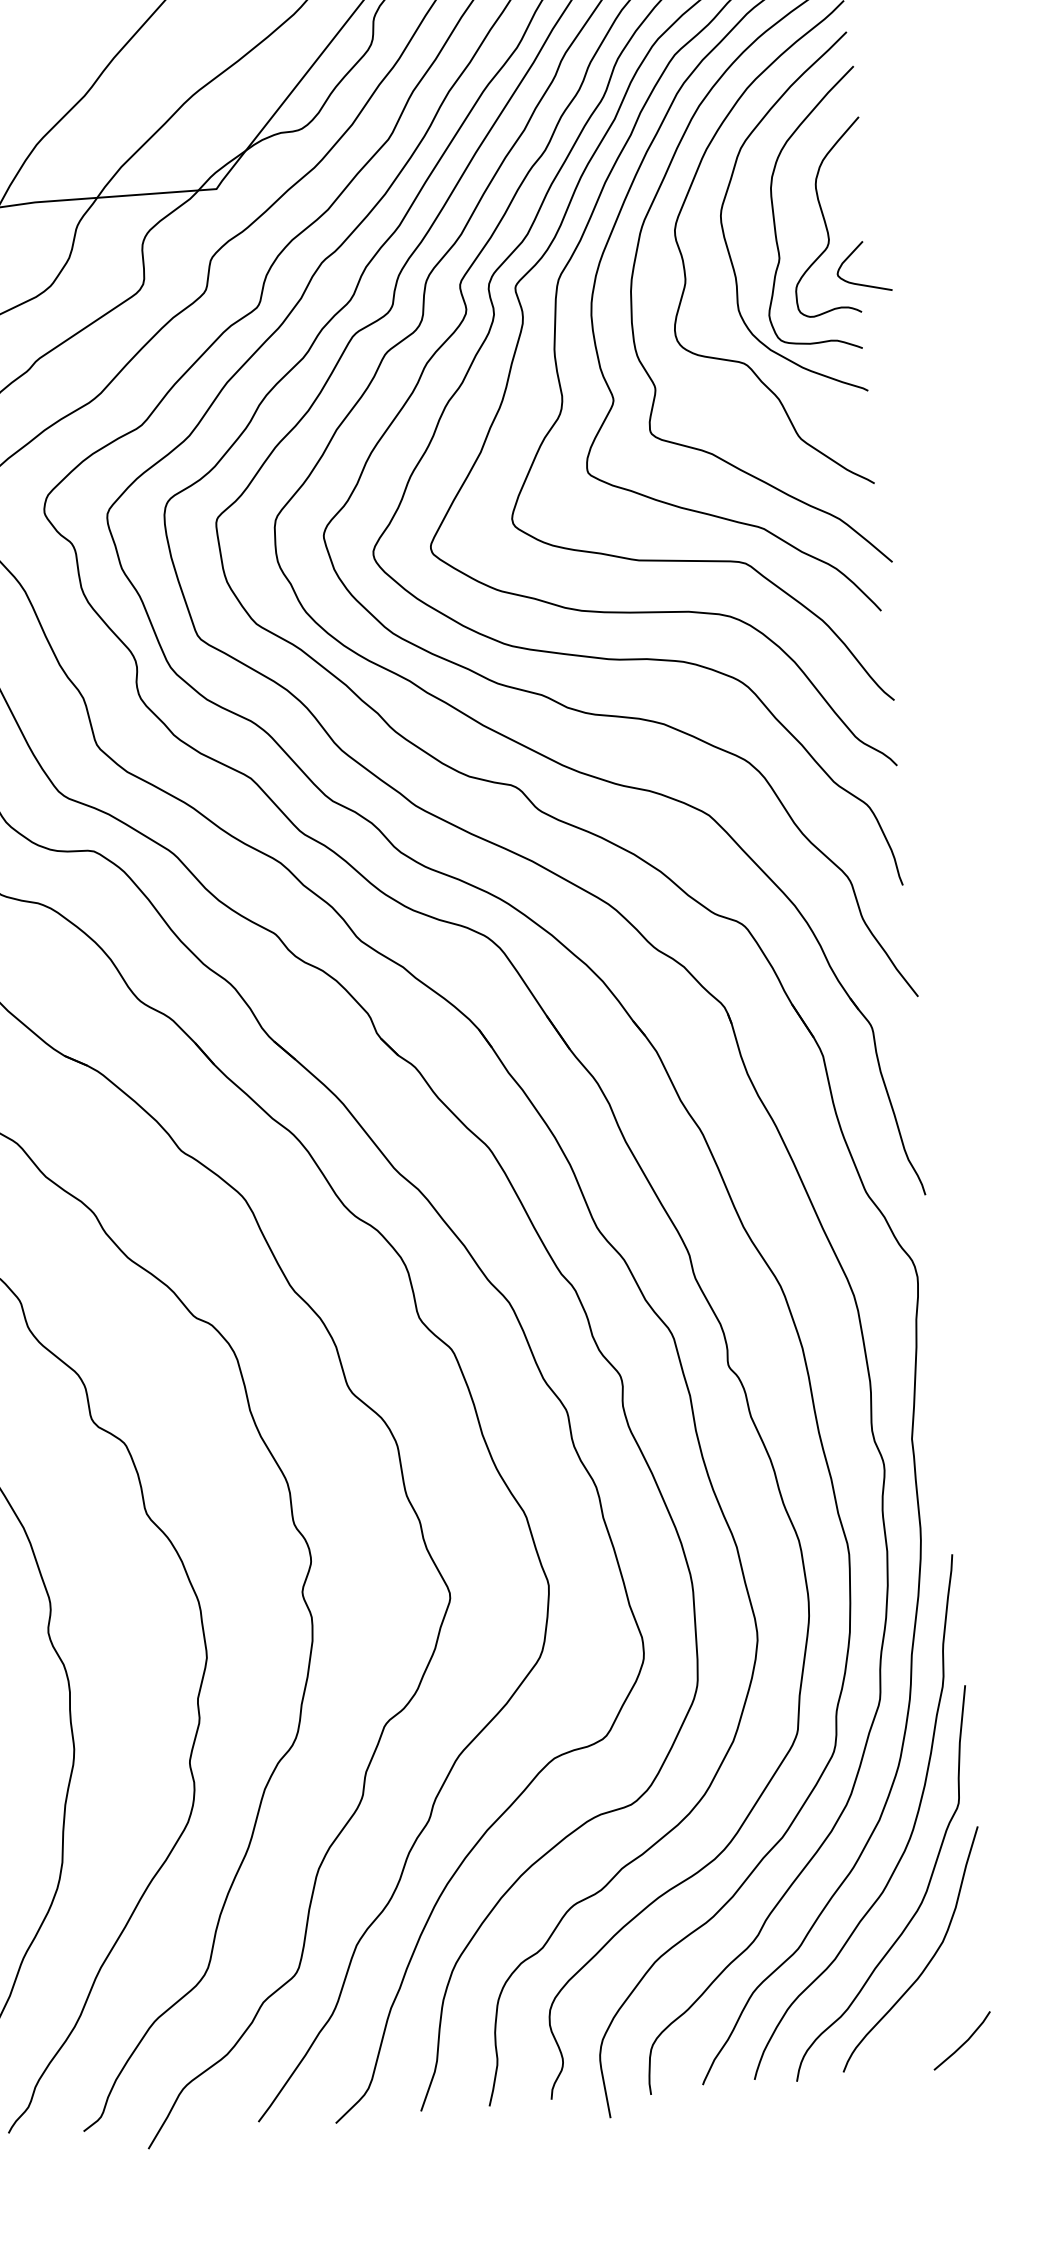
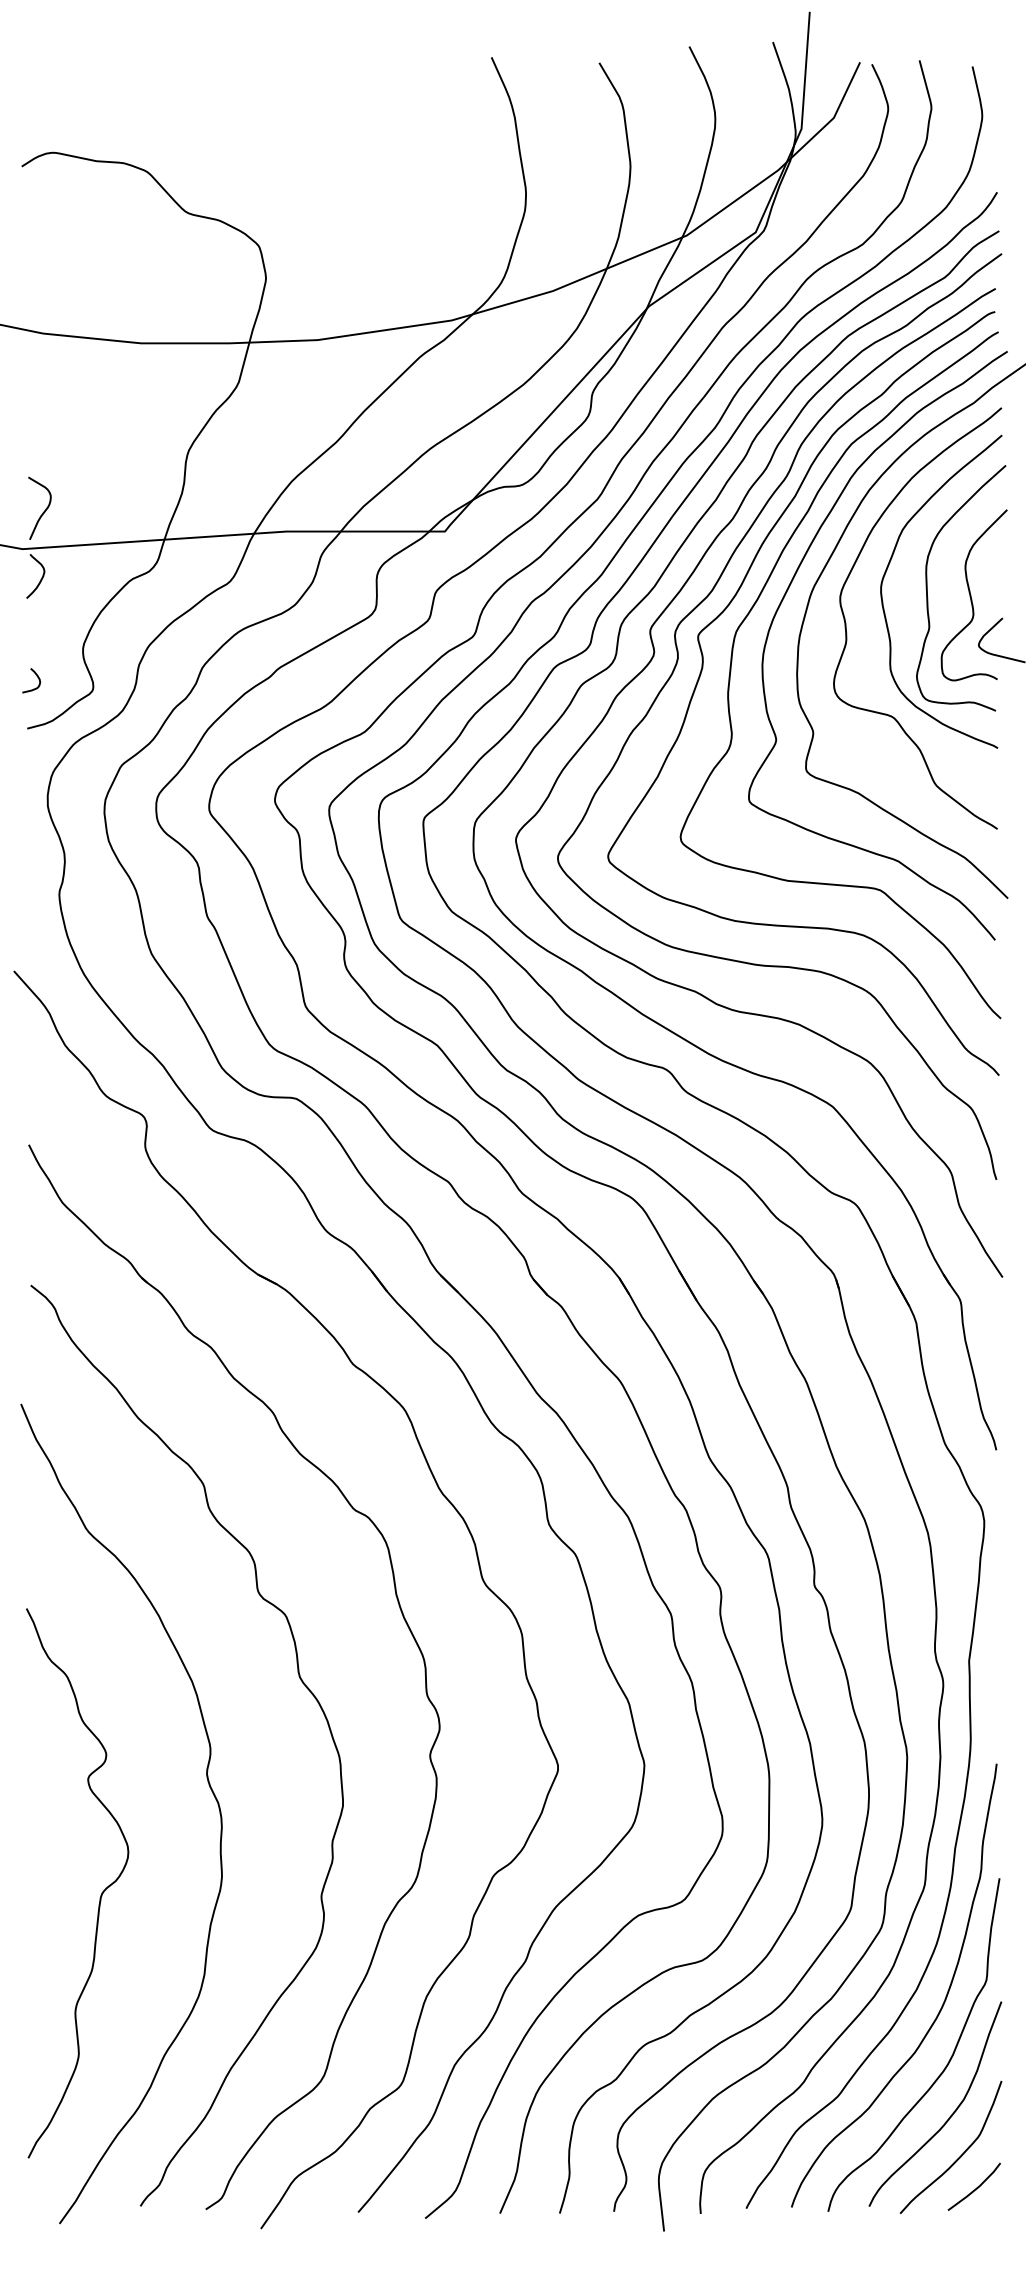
curve: (942, 2007) -> (959, 2156), added

